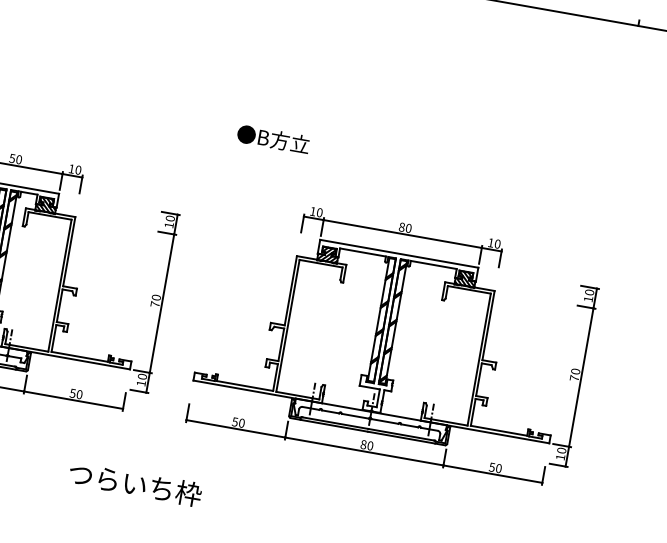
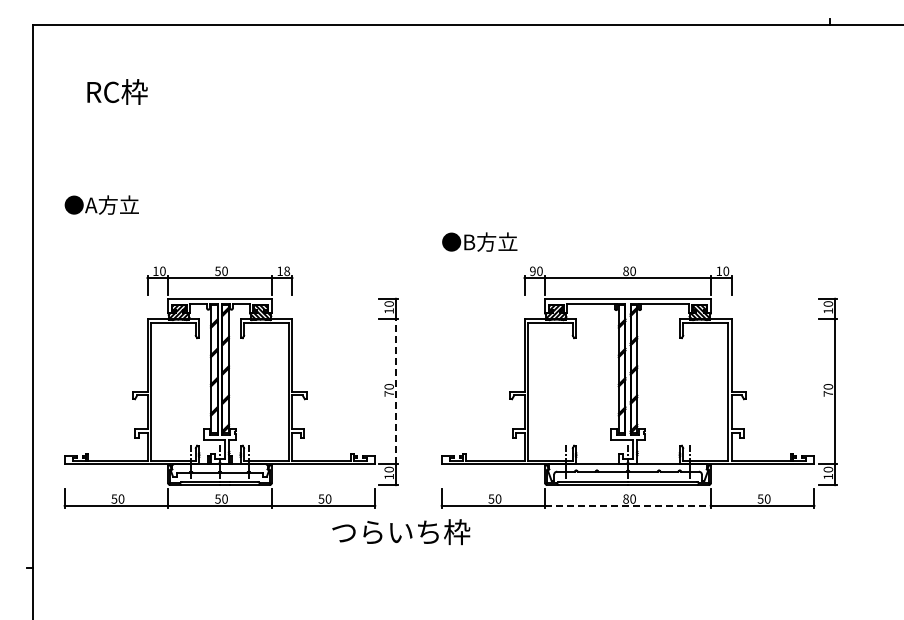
text: (273, 138) -> (479, 241), moved
text: (78, 170) -> (287, 271), 10 -> 18
text: (312, 211) -> (532, 271), 10 -> 90
line: (161, 303) -> (395, 391), solid -> dashed
line: (364, 451) -> (628, 505), solid -> dashed
text: (135, 484) -> (401, 532), moved

